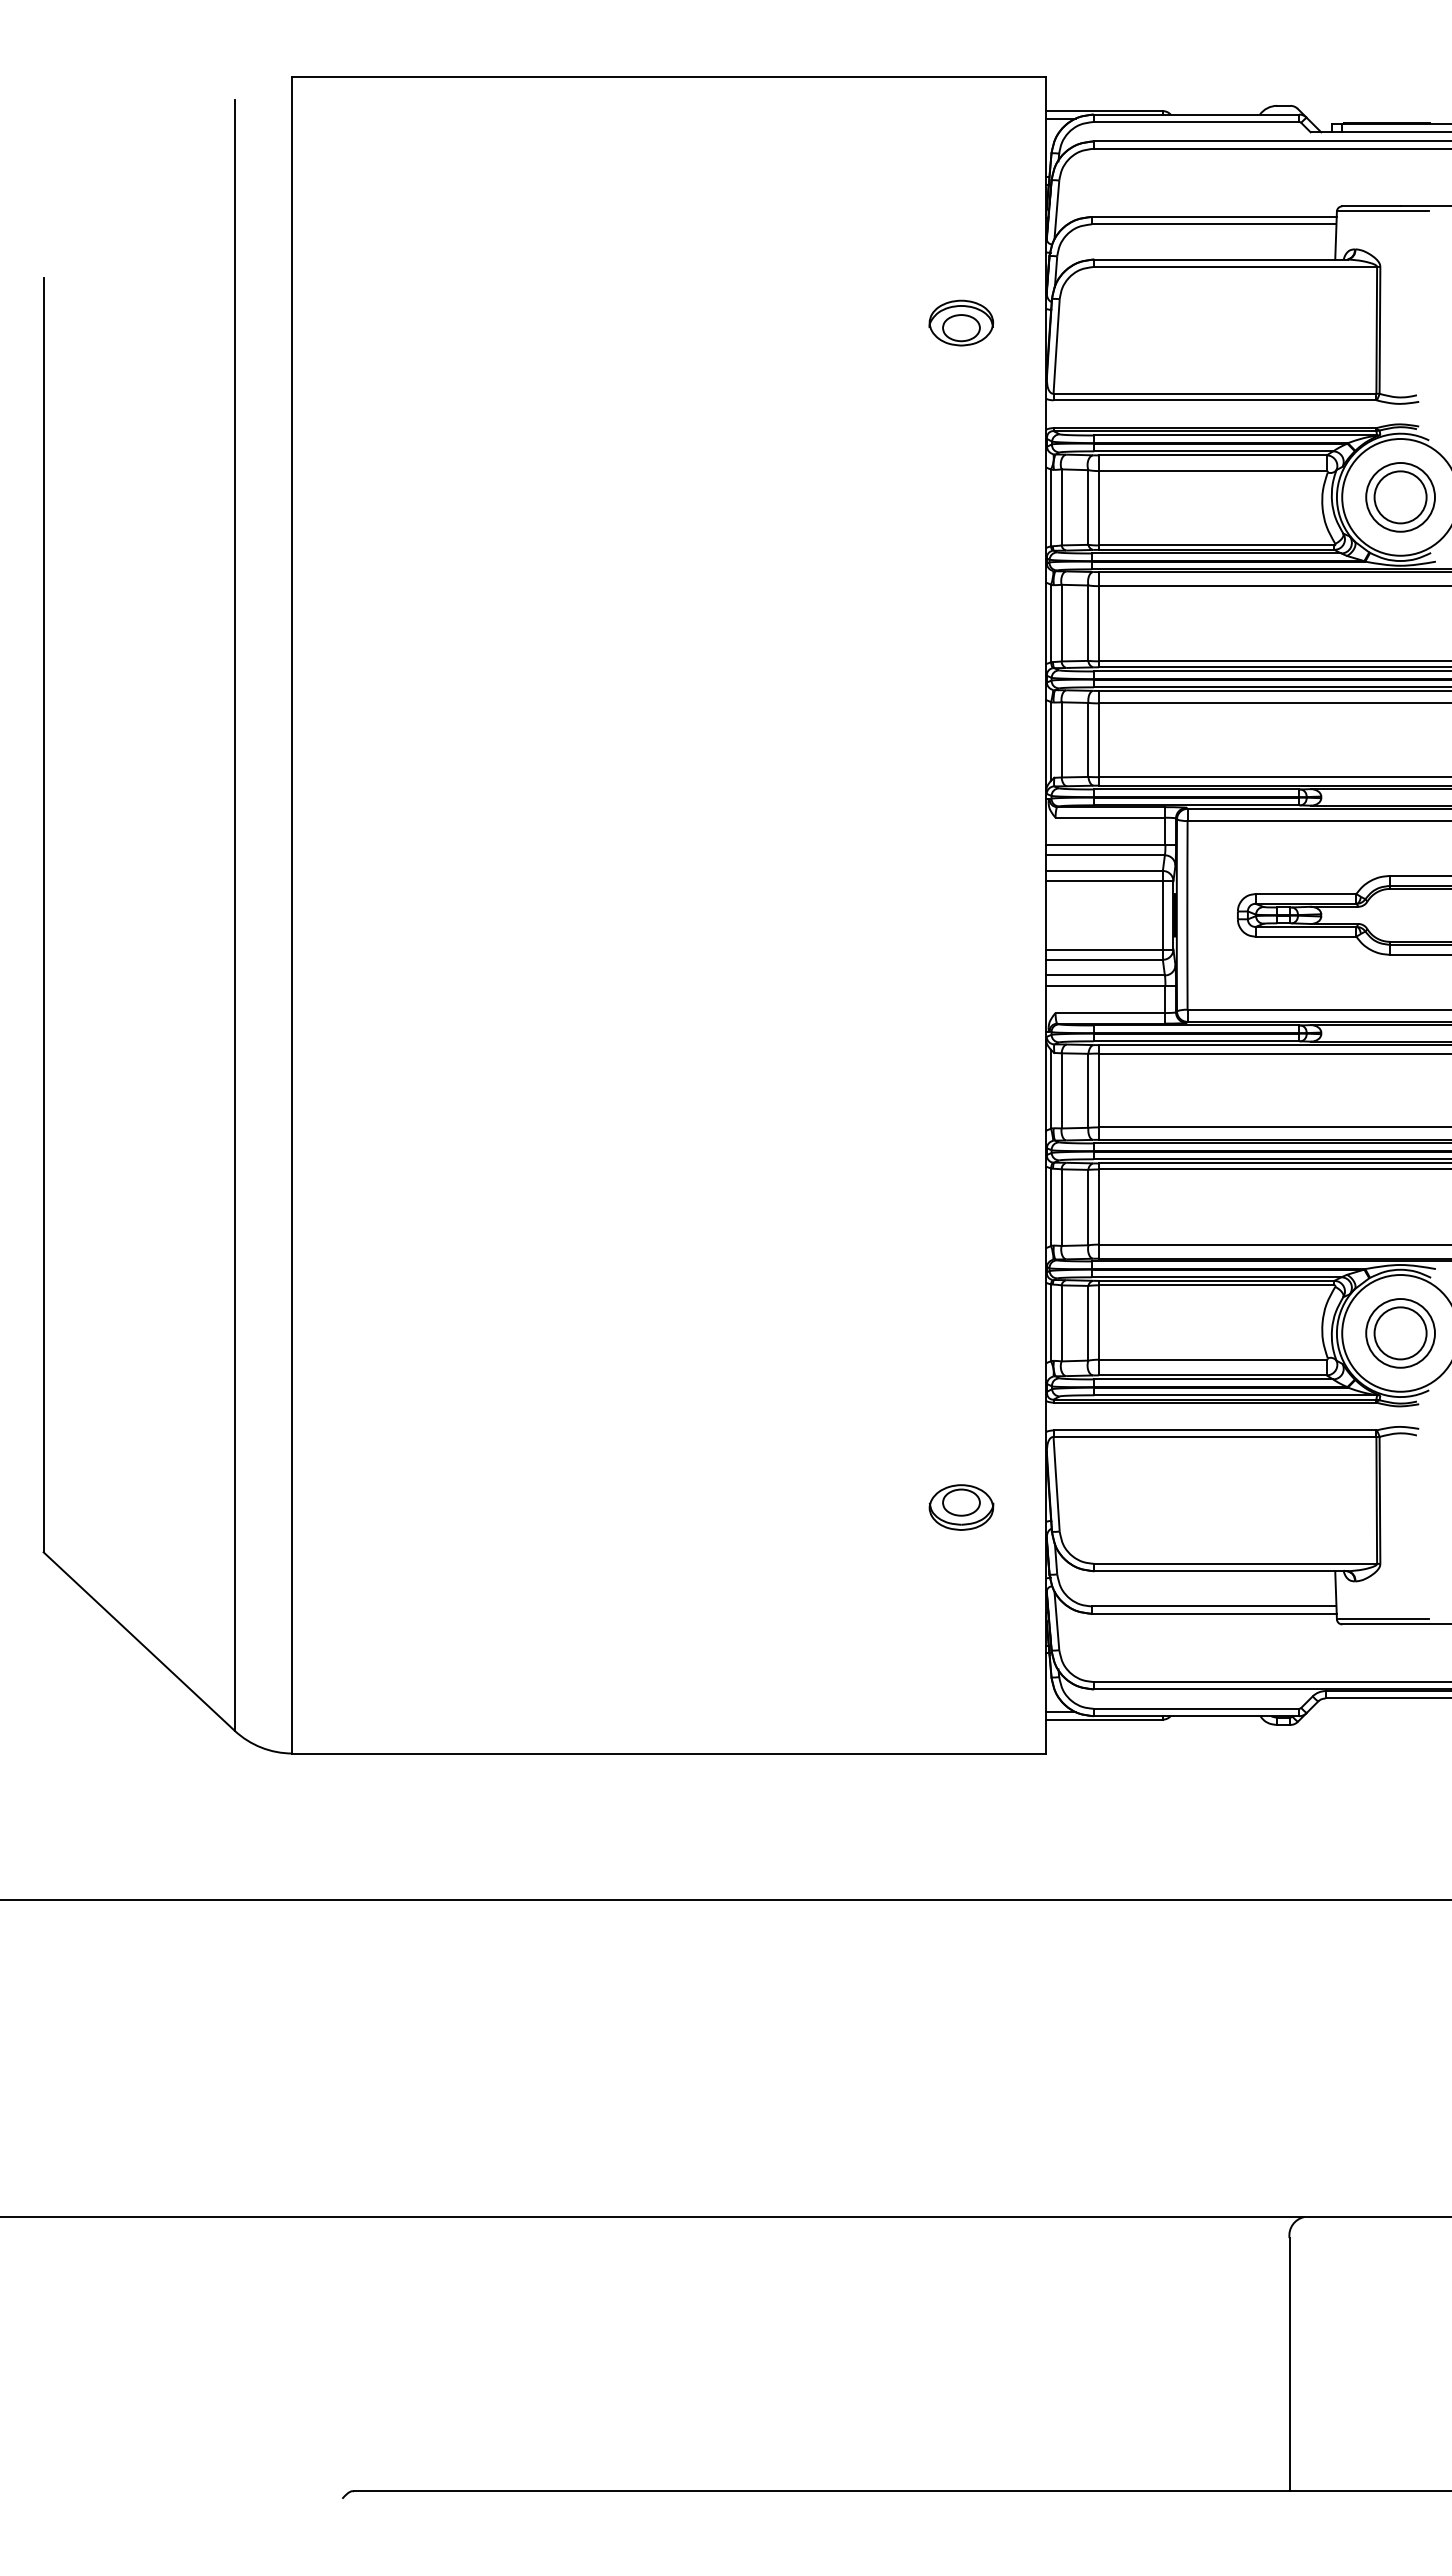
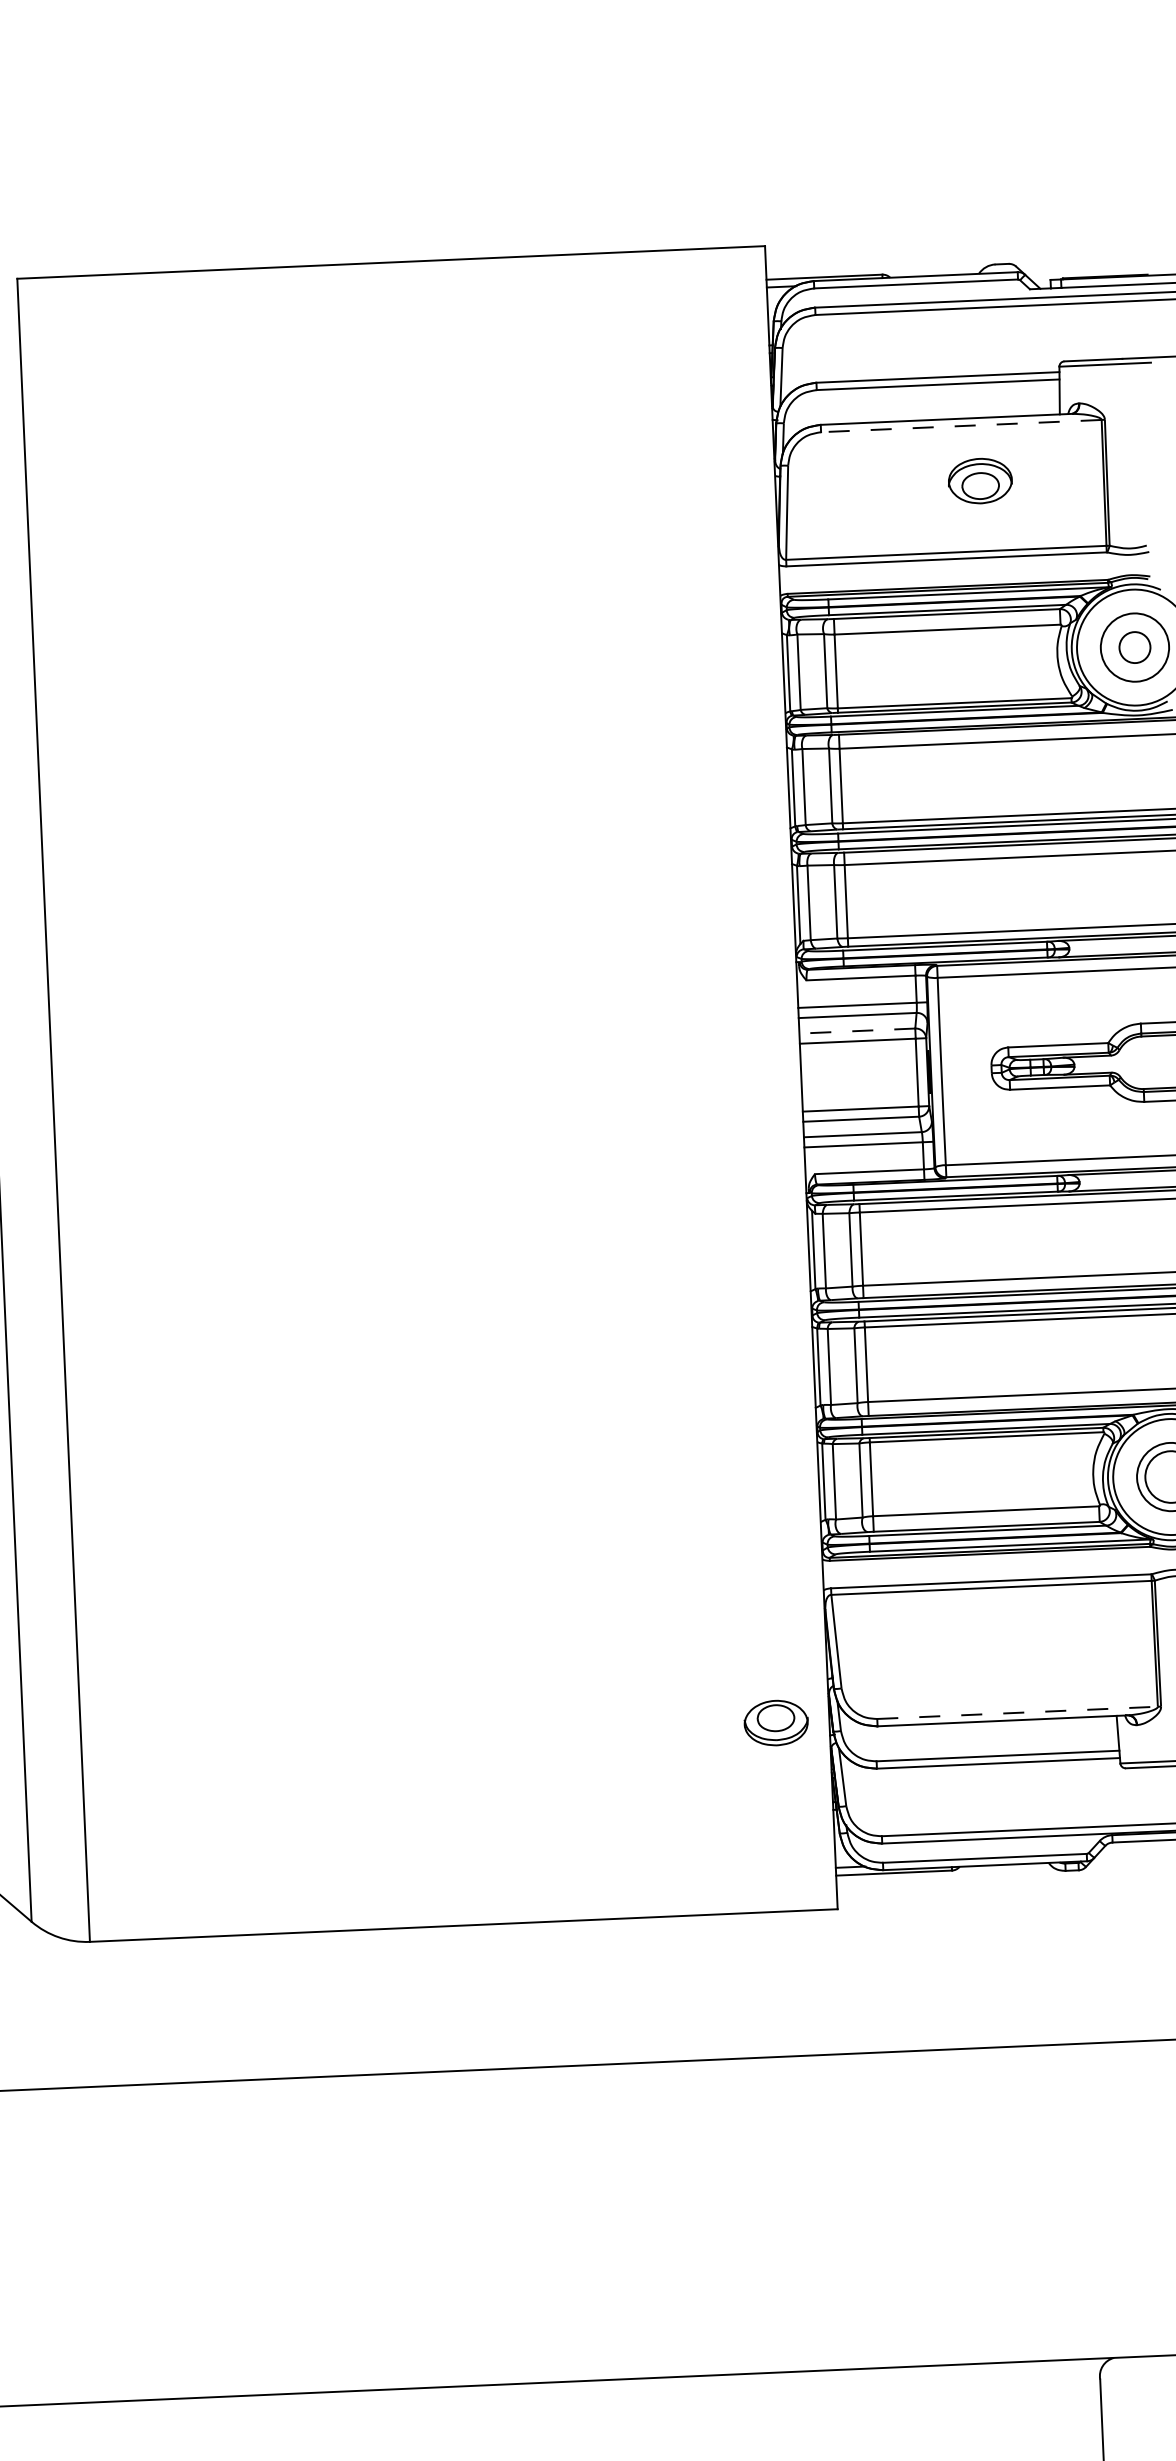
line: (1235, 266) -> (961, 425), solid -> dashed
part: (961, 322) -> (980, 480), moved
circle: (1400, 497) -> (1134, 647), size x0.6
line: (1103, 870) -> (856, 1030), solid -> dashed
part: (961, 1507) -> (776, 1723), moved
line: (1236, 1563) -> (1018, 1712), solid -> dashed

